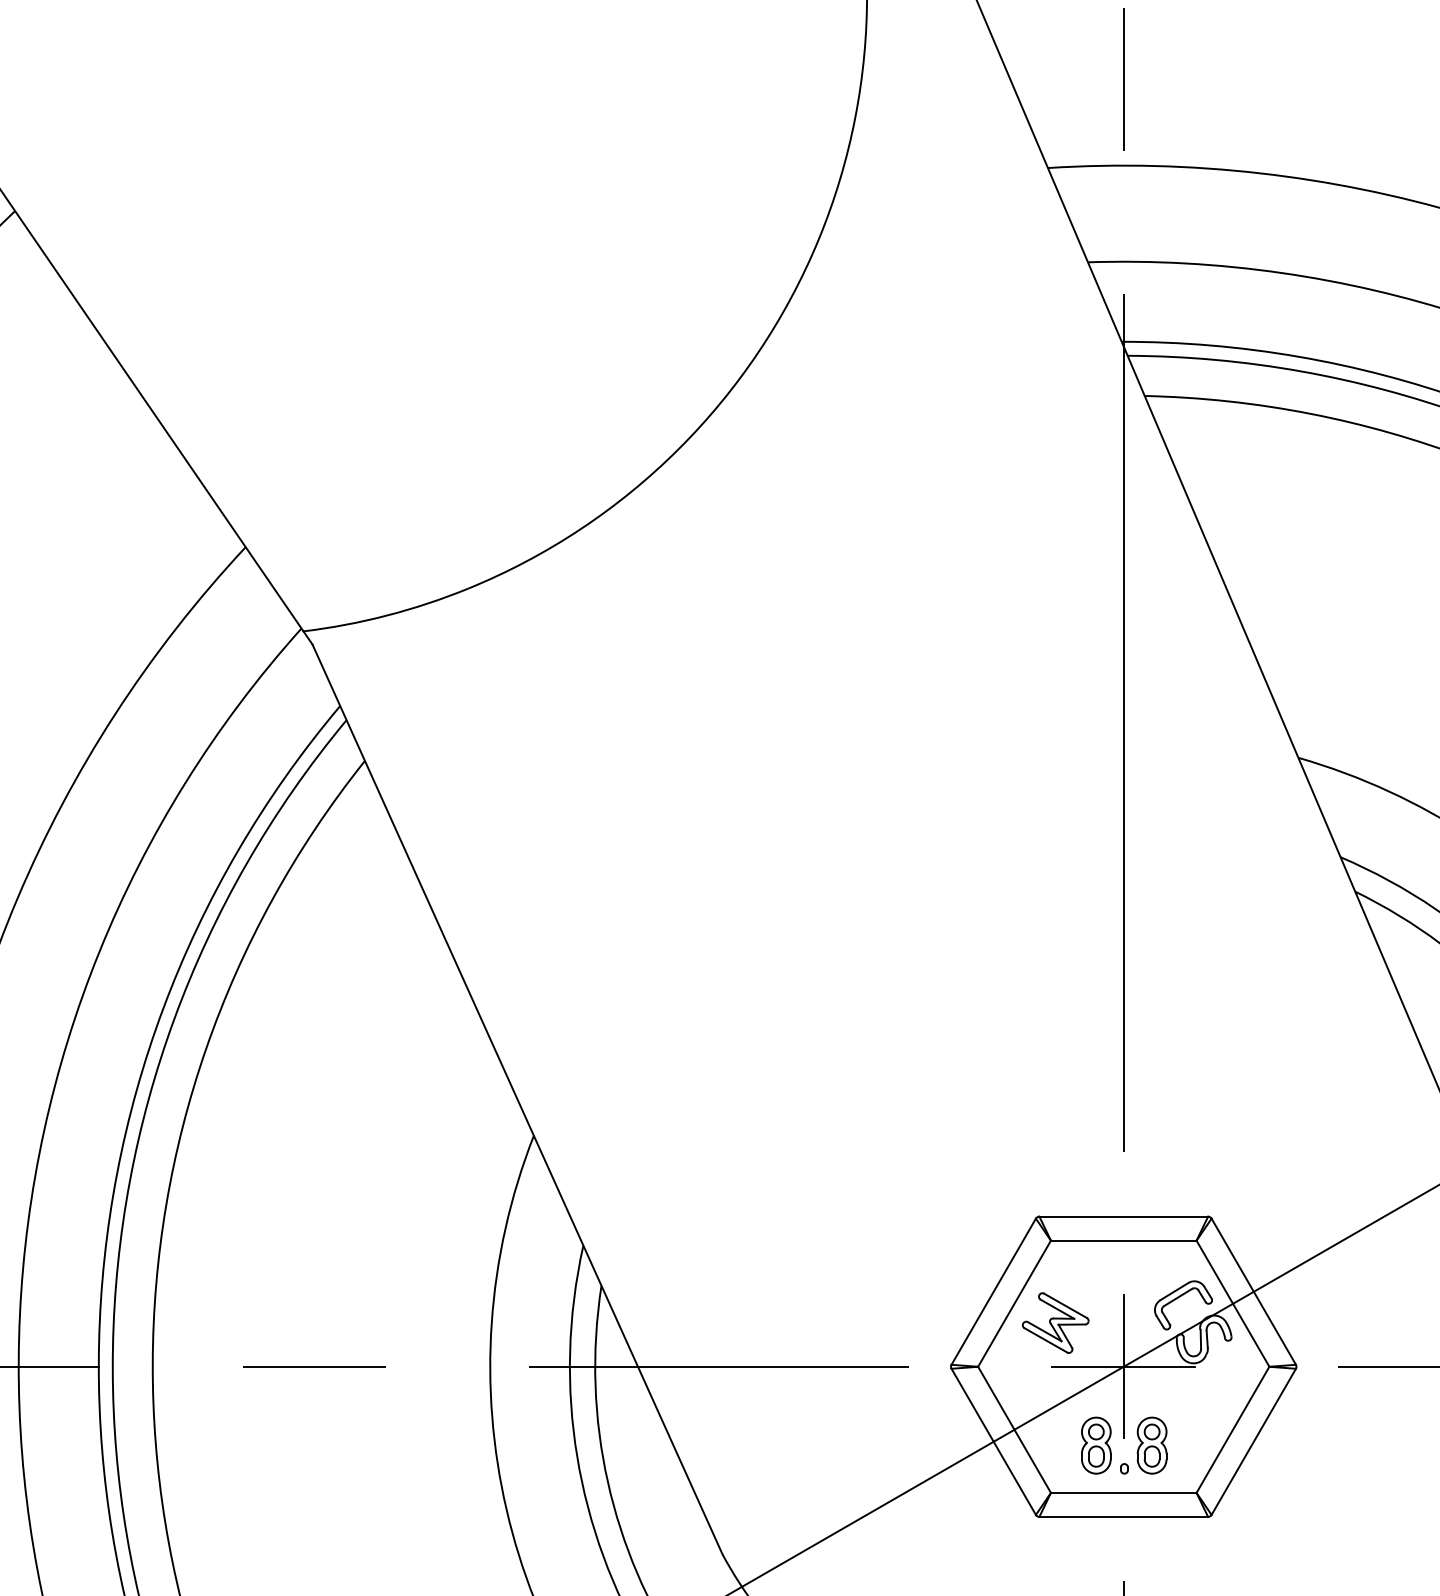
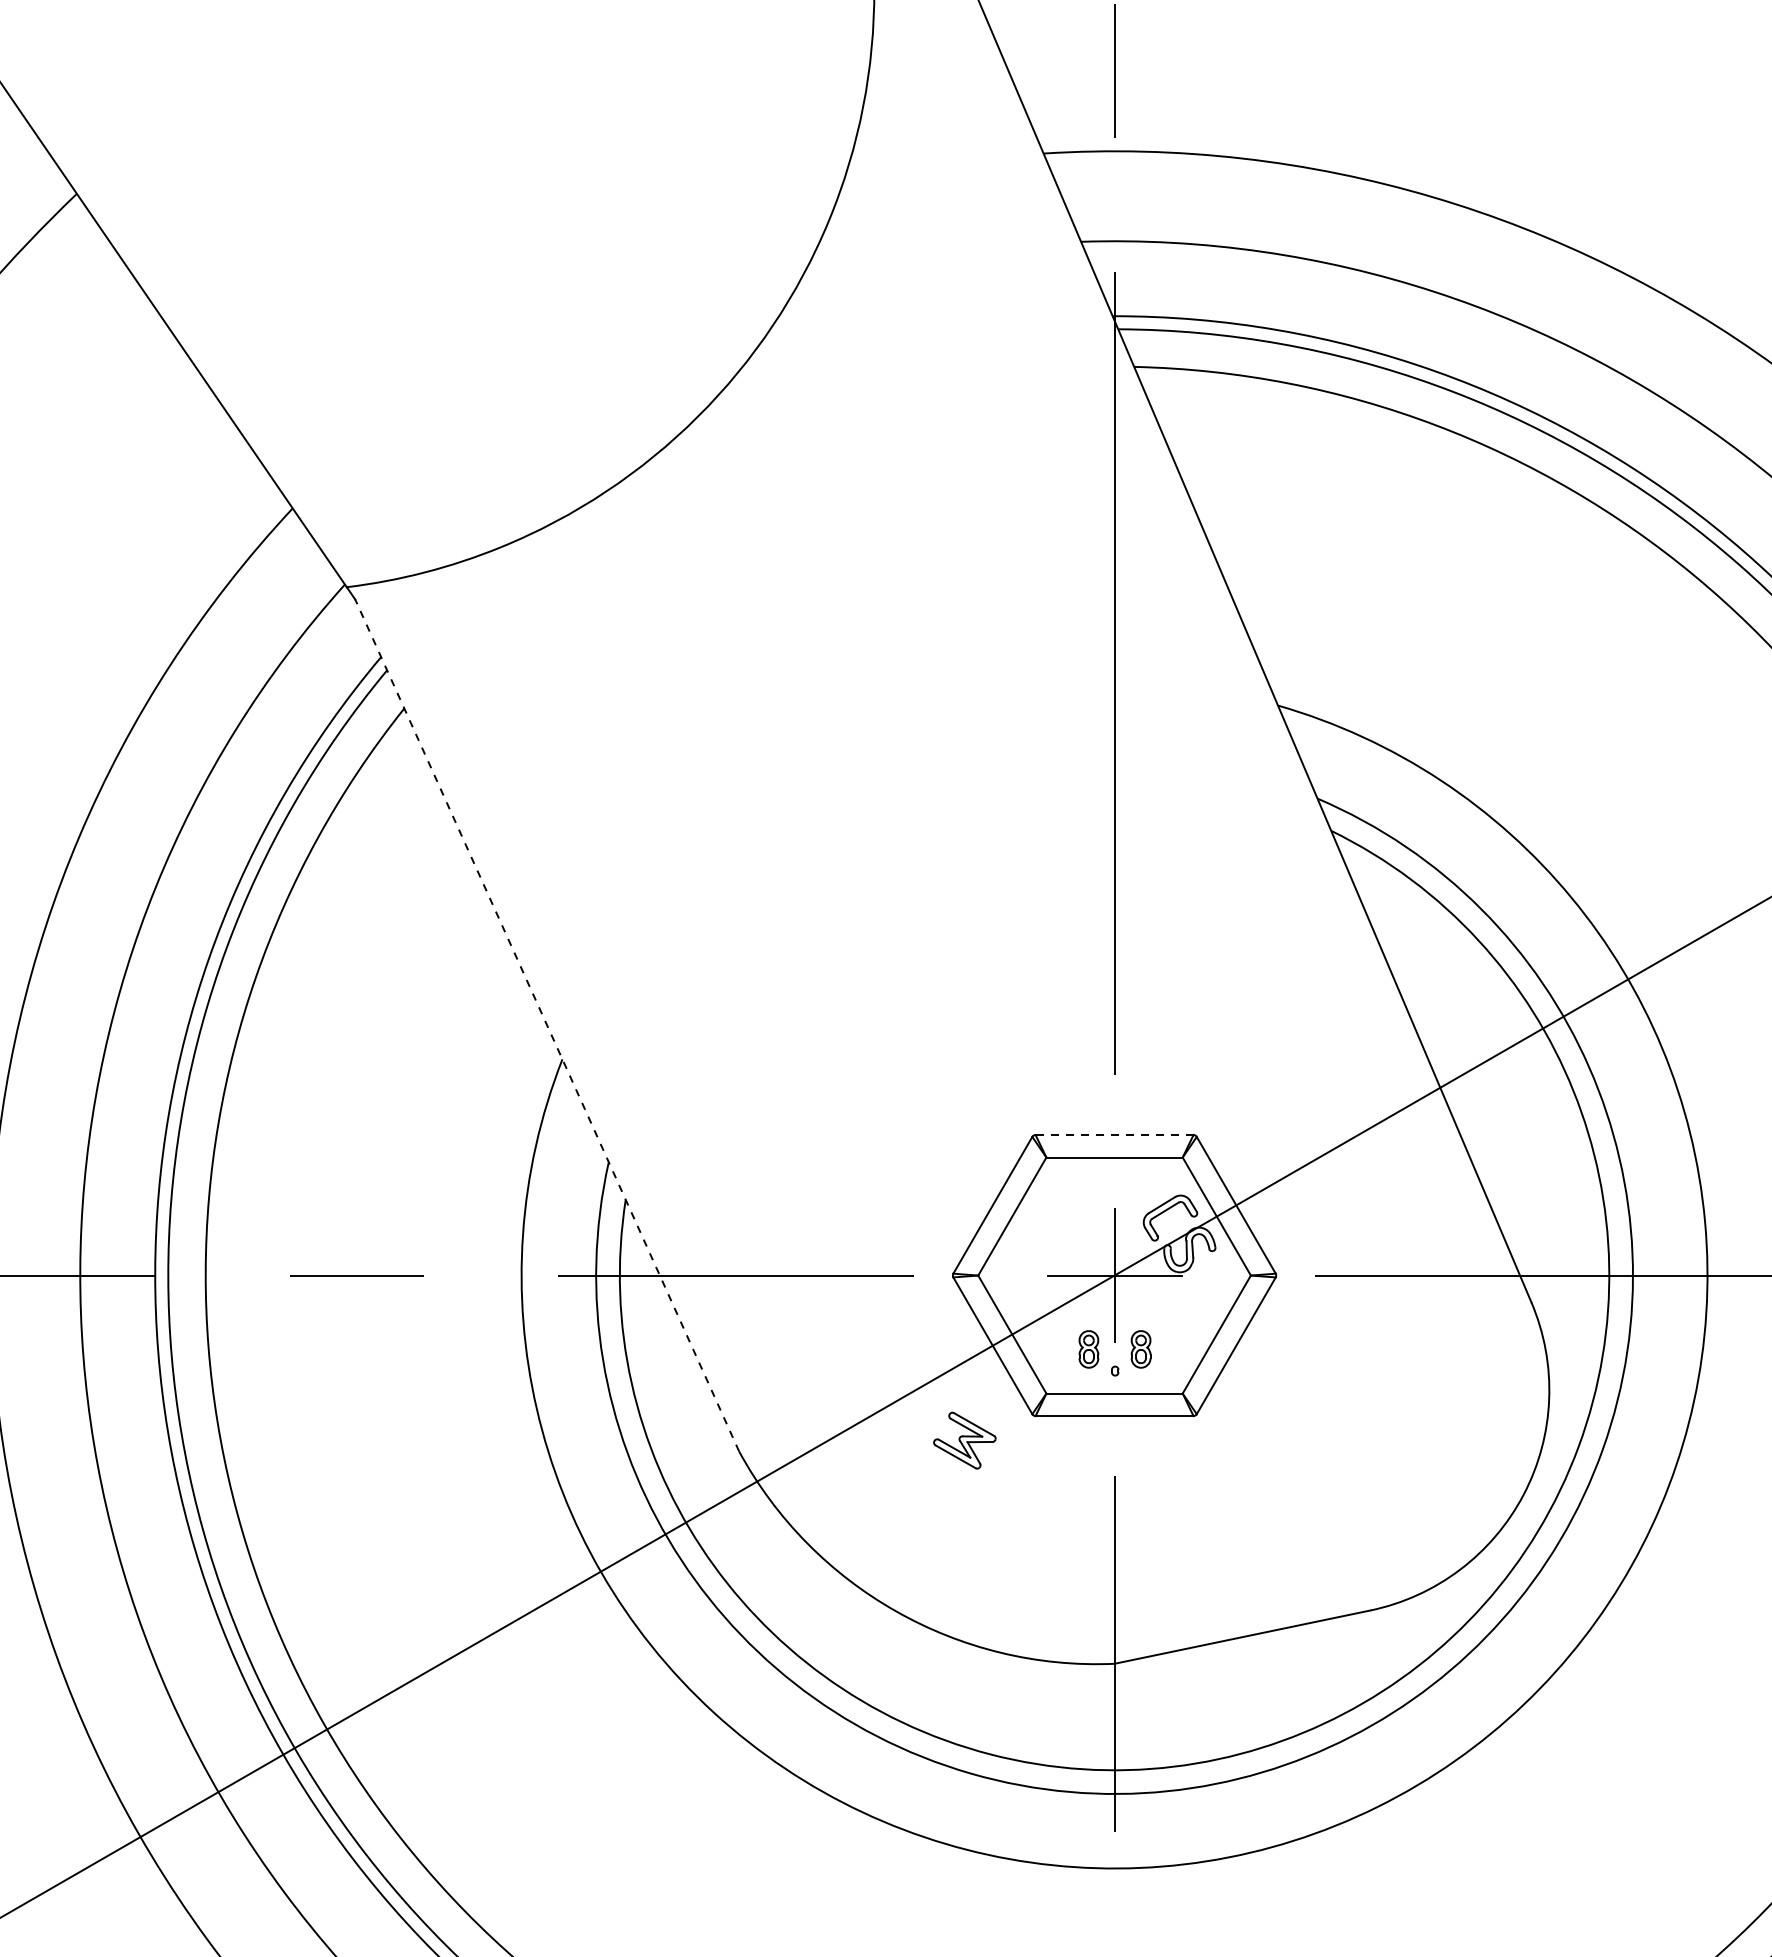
line: (516, 1099) -> (546, 1025), solid -> dashed
line: (1123, 1217) -> (1114, 1135), solid -> dashed
part: (1055, 1322) -> (964, 1440), moved
part: (1095, 1445) -> (1088, 1349), size x0.7
part: (1151, 1445) -> (1140, 1349), size x0.7

